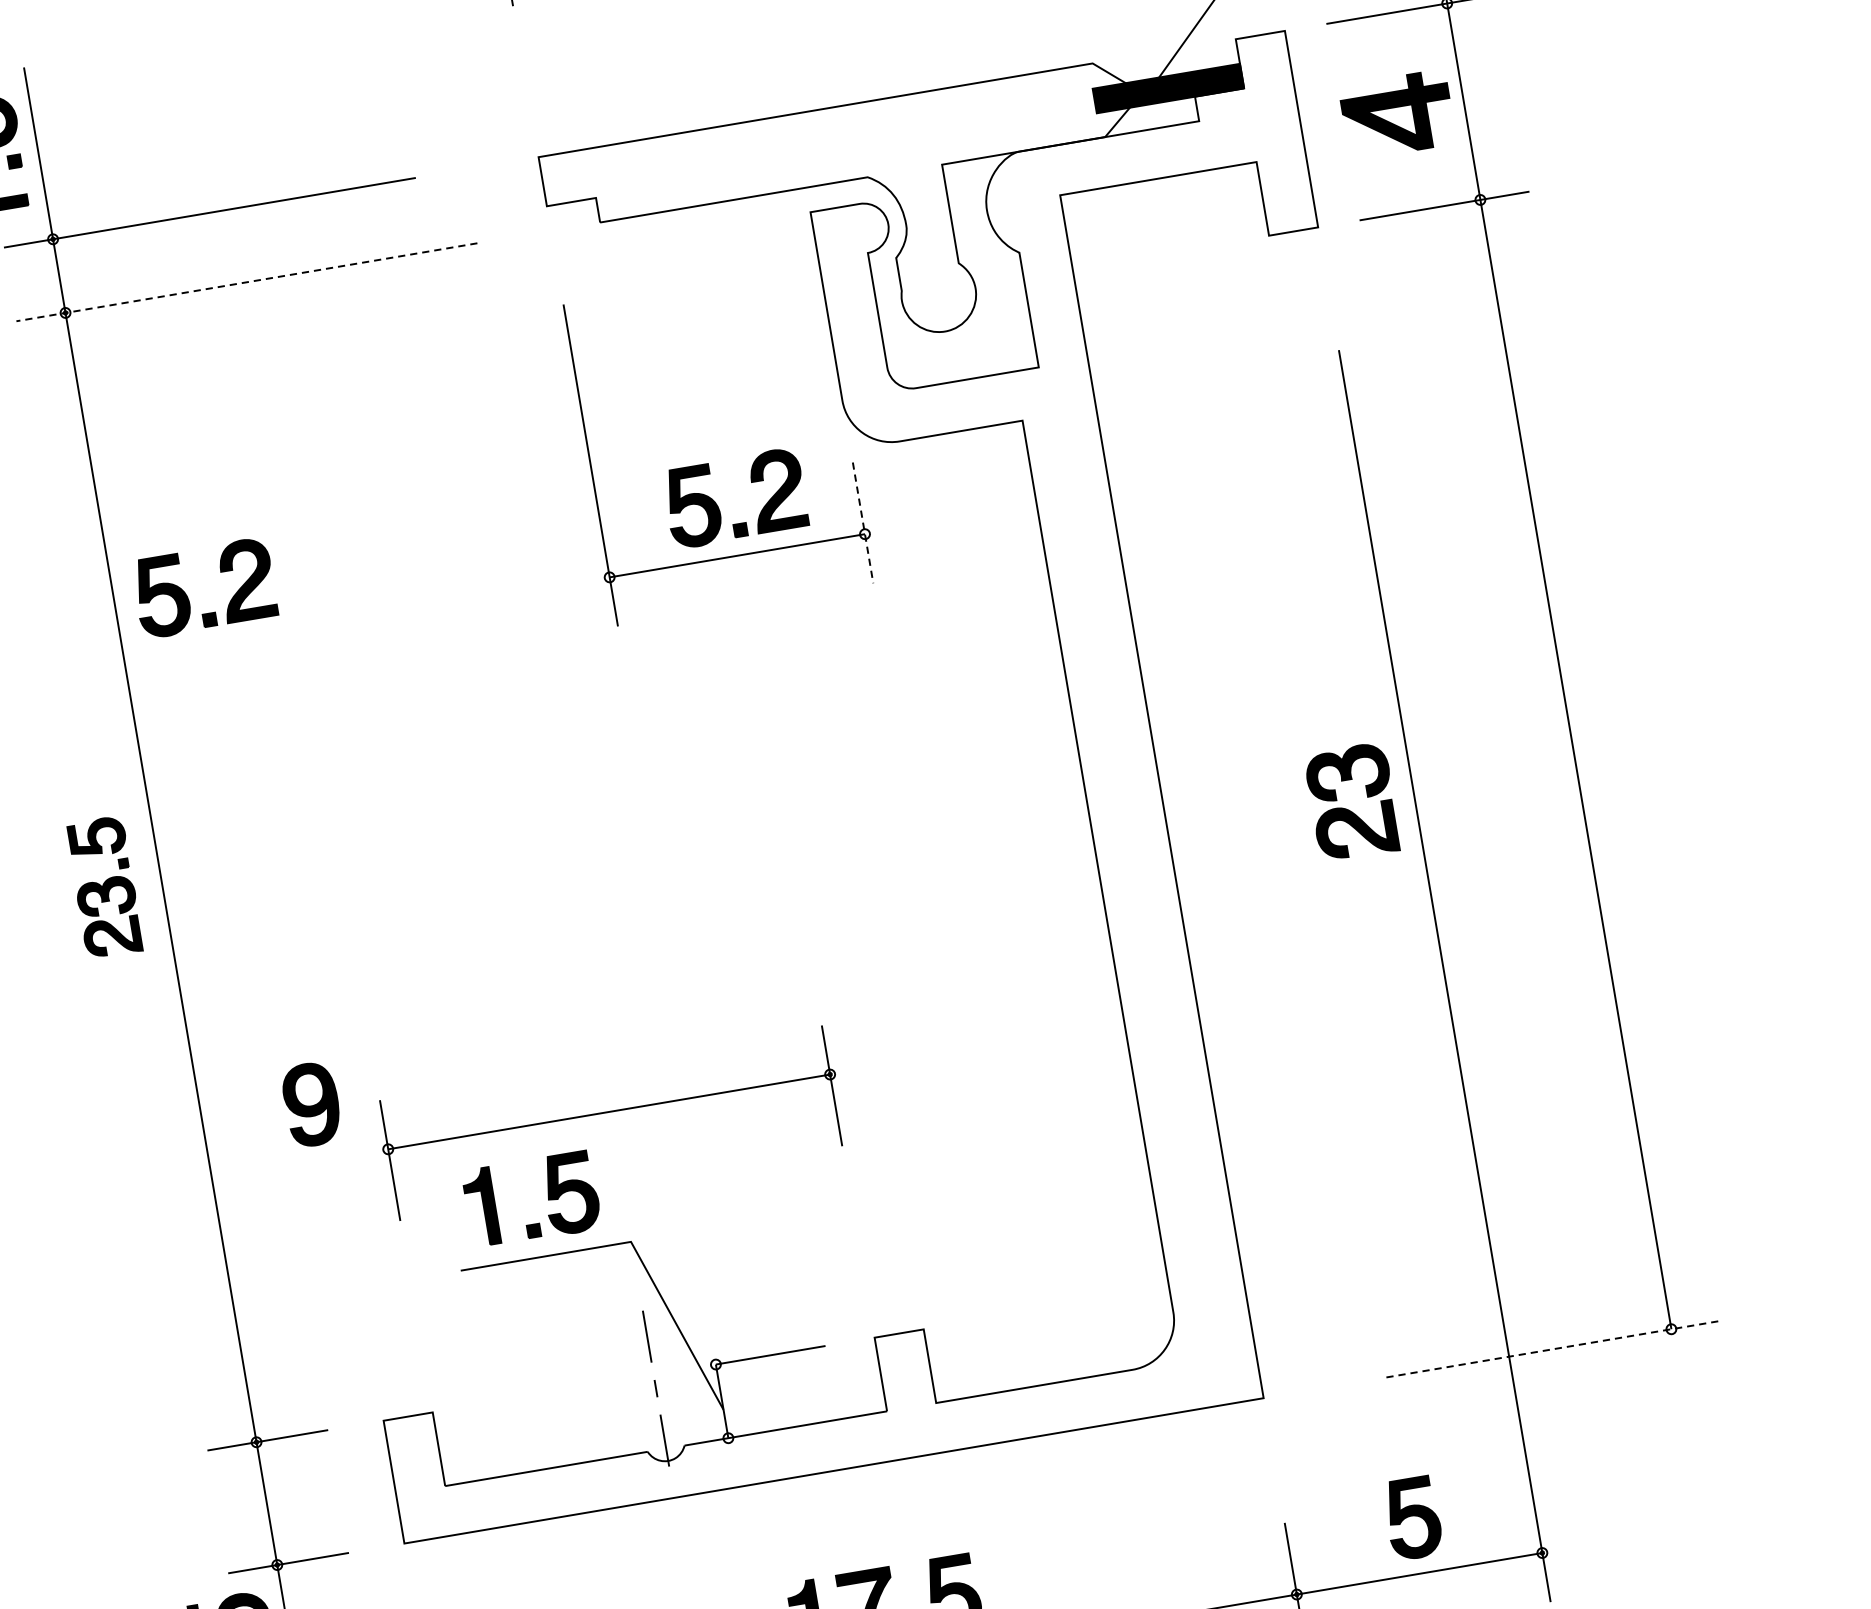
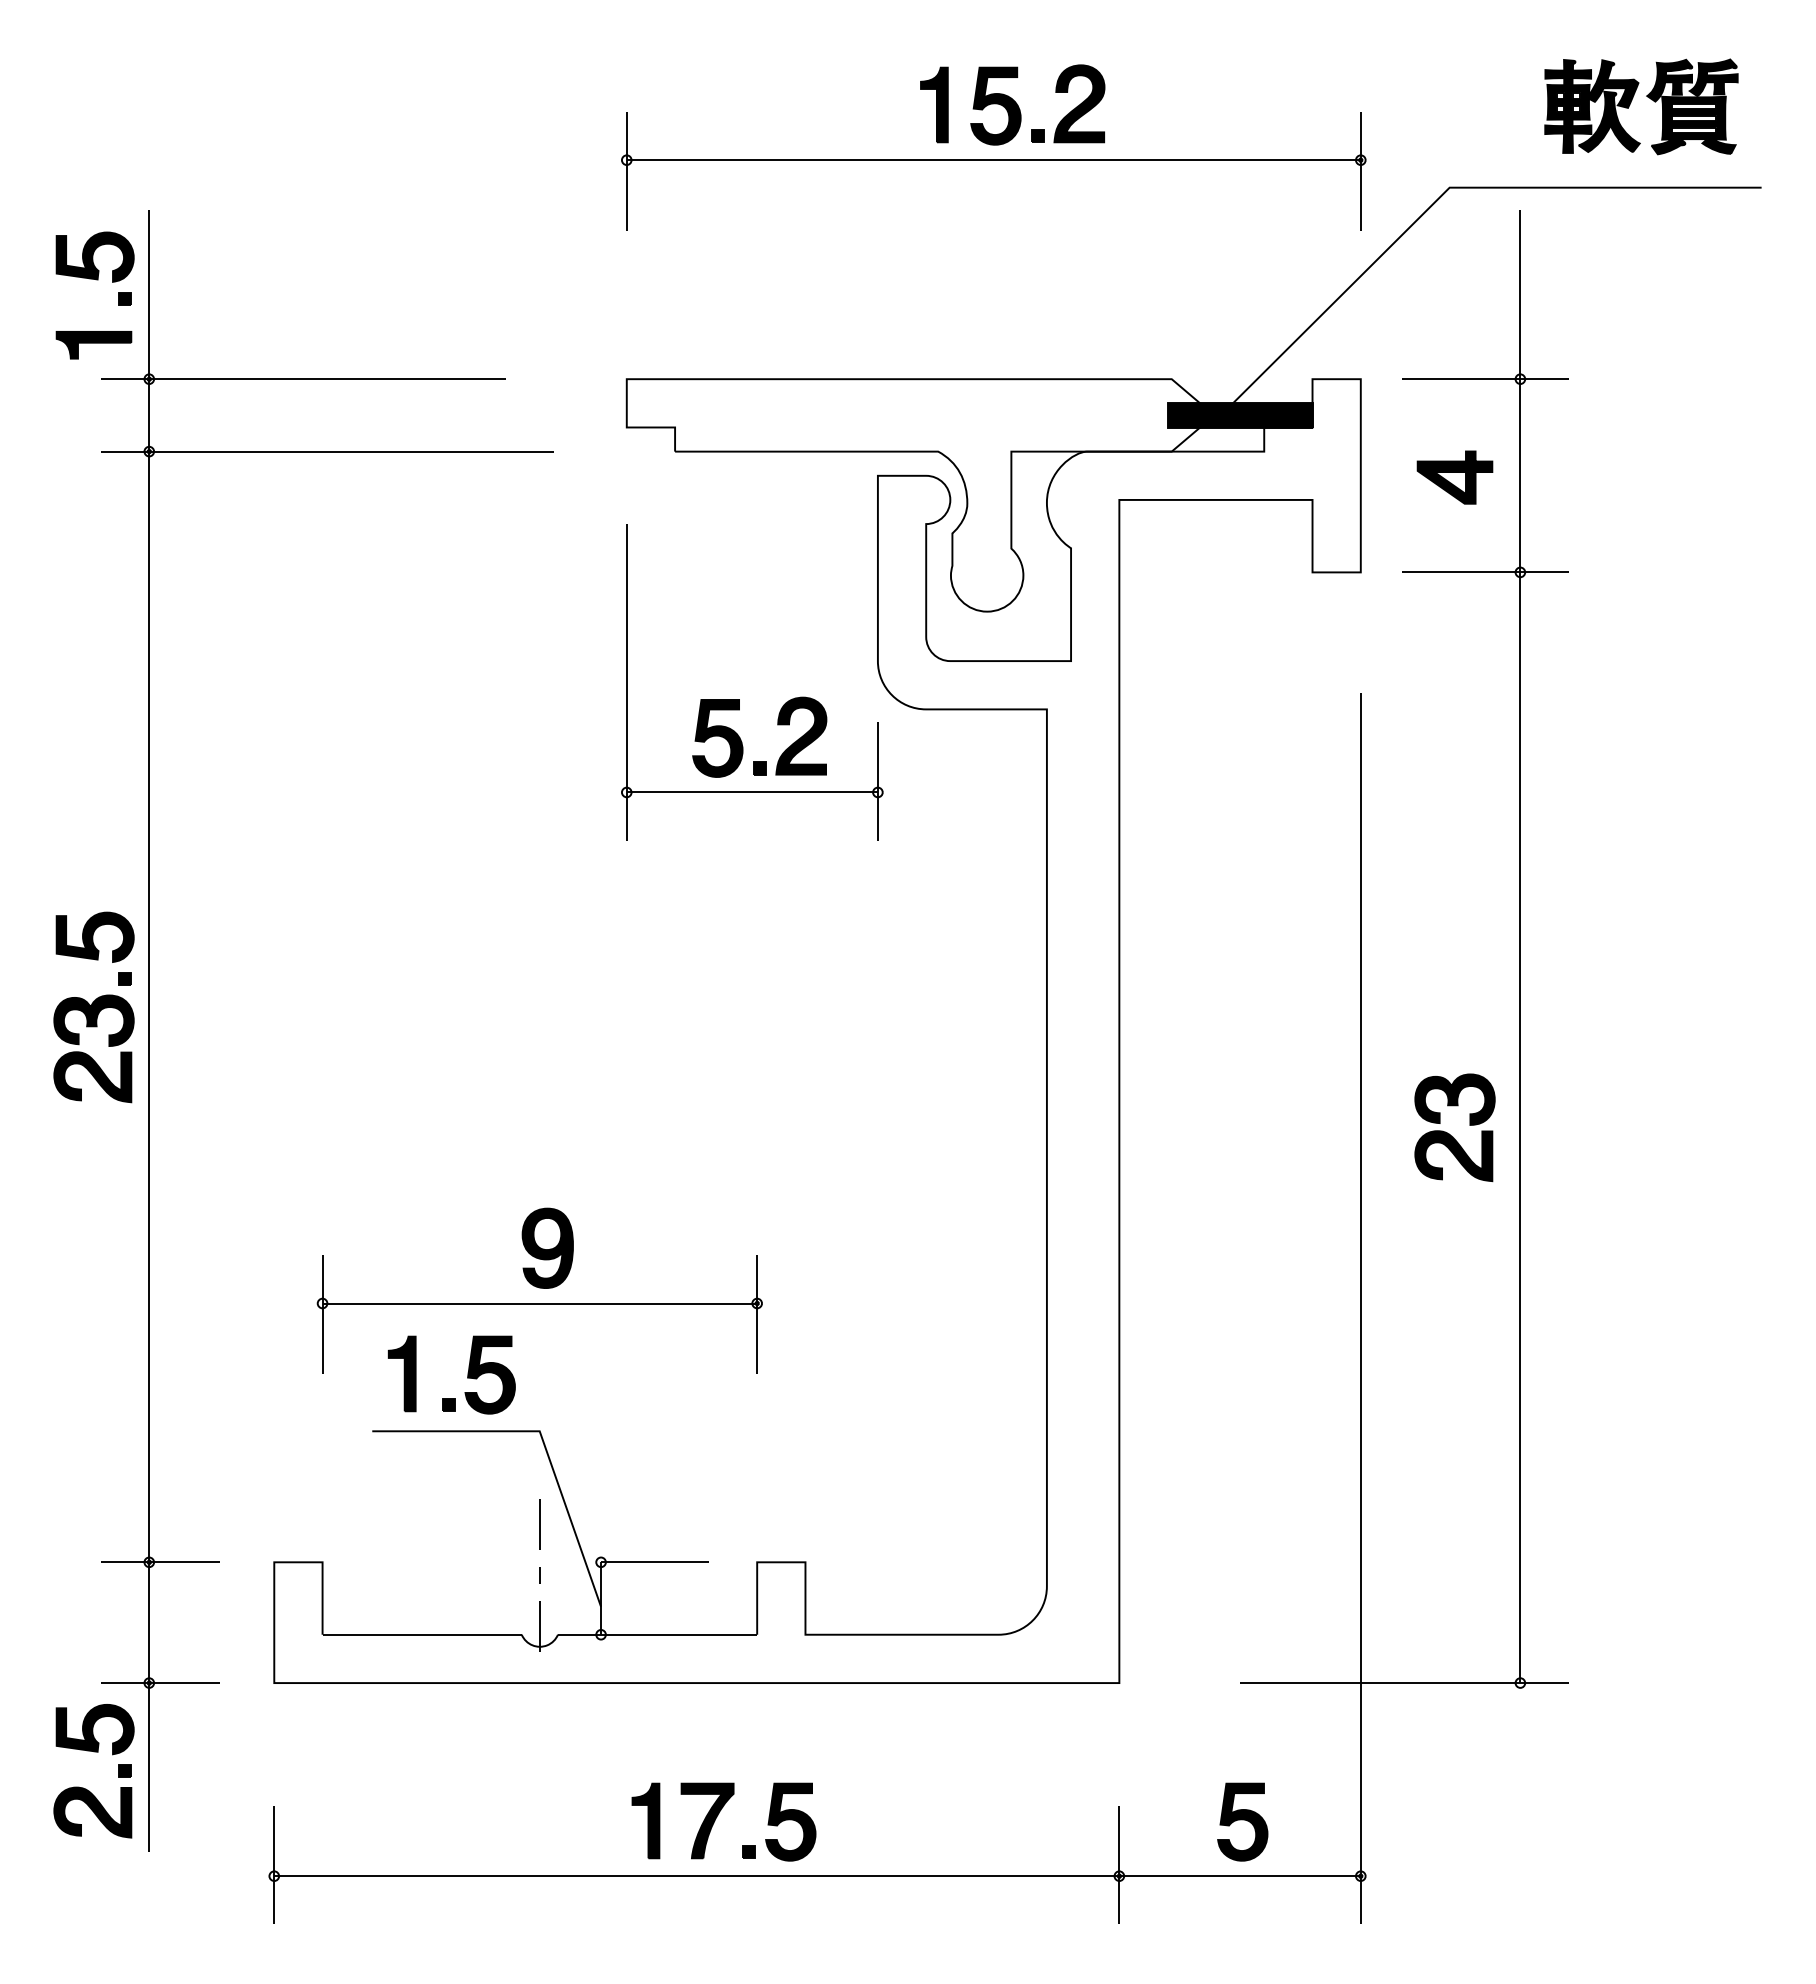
part: (1397, 114) -> (1454, 477), size x0.71
line: (246, 282) -> (327, 451), dashed -> solid
line: (862, 523) -> (877, 781), dashed -> solid
part: (187, 596) -> (220, 742), removed
part: (1348, 809) -> (1449, 1133), moved
part: (104, 887) -> (93, 1007), size x1.43
part: (311, 1103) -> (547, 1247), moved
line: (1553, 1349) -> (1404, 1683), dashed -> solid

